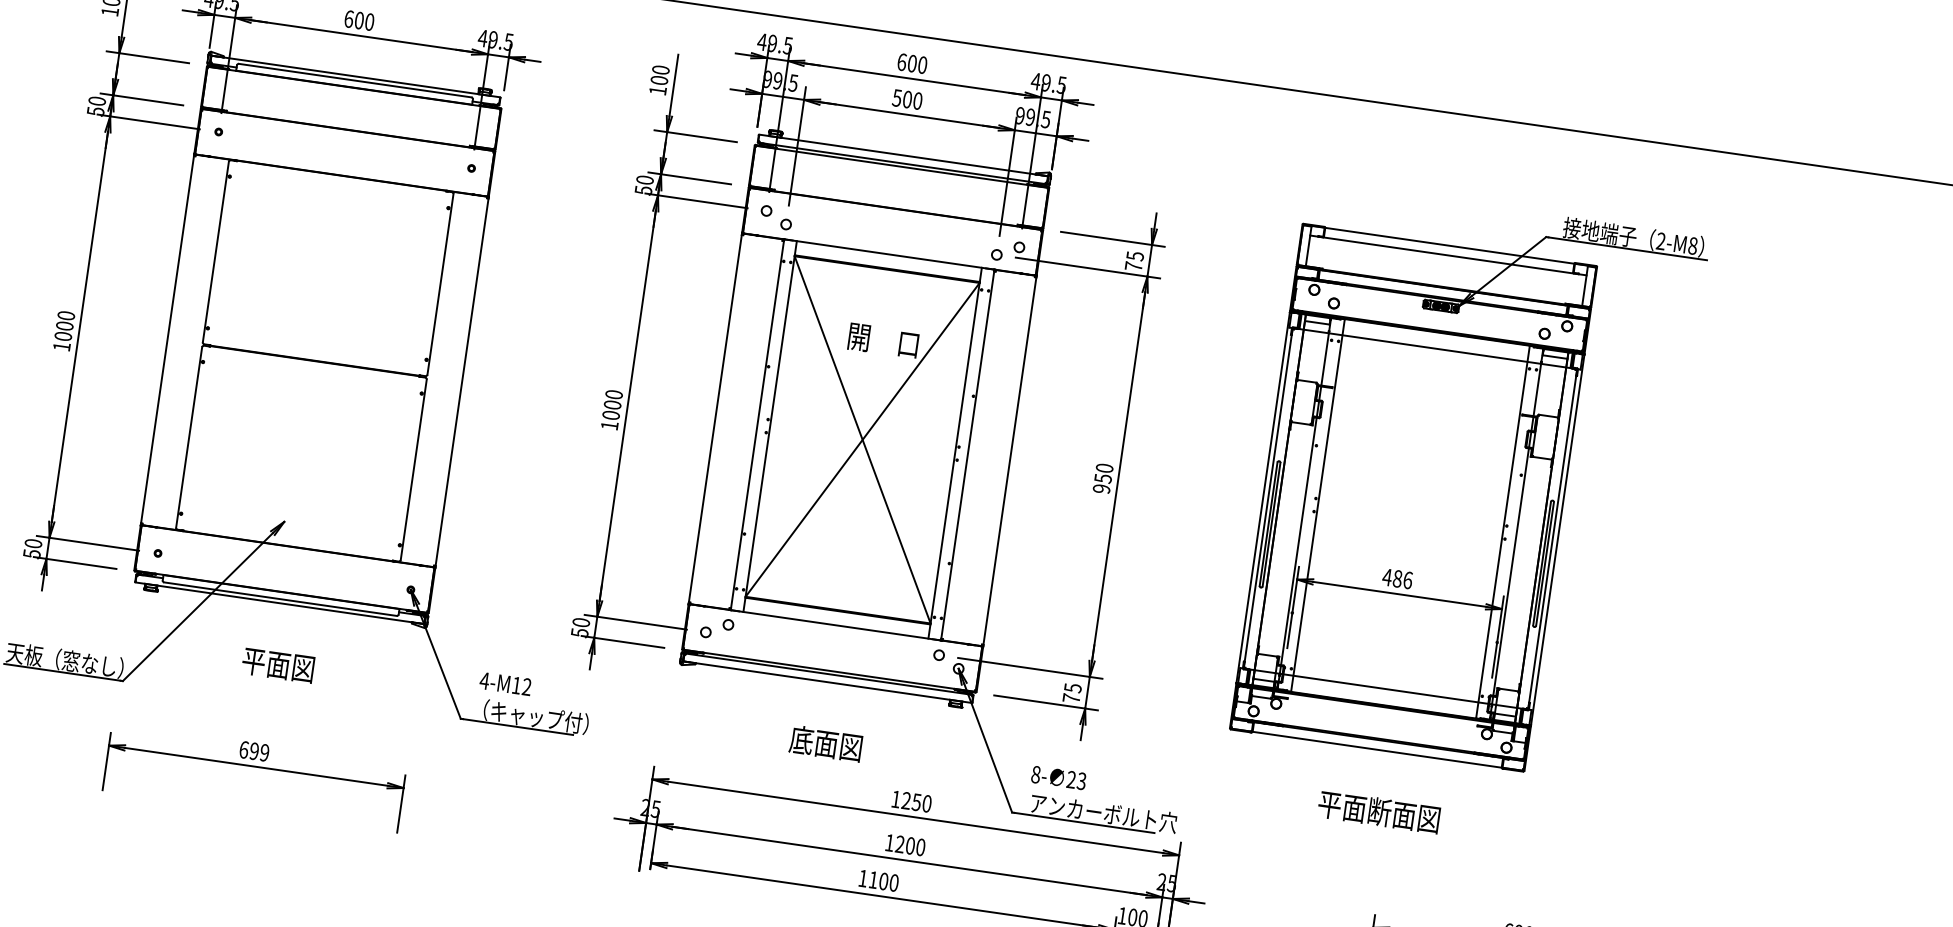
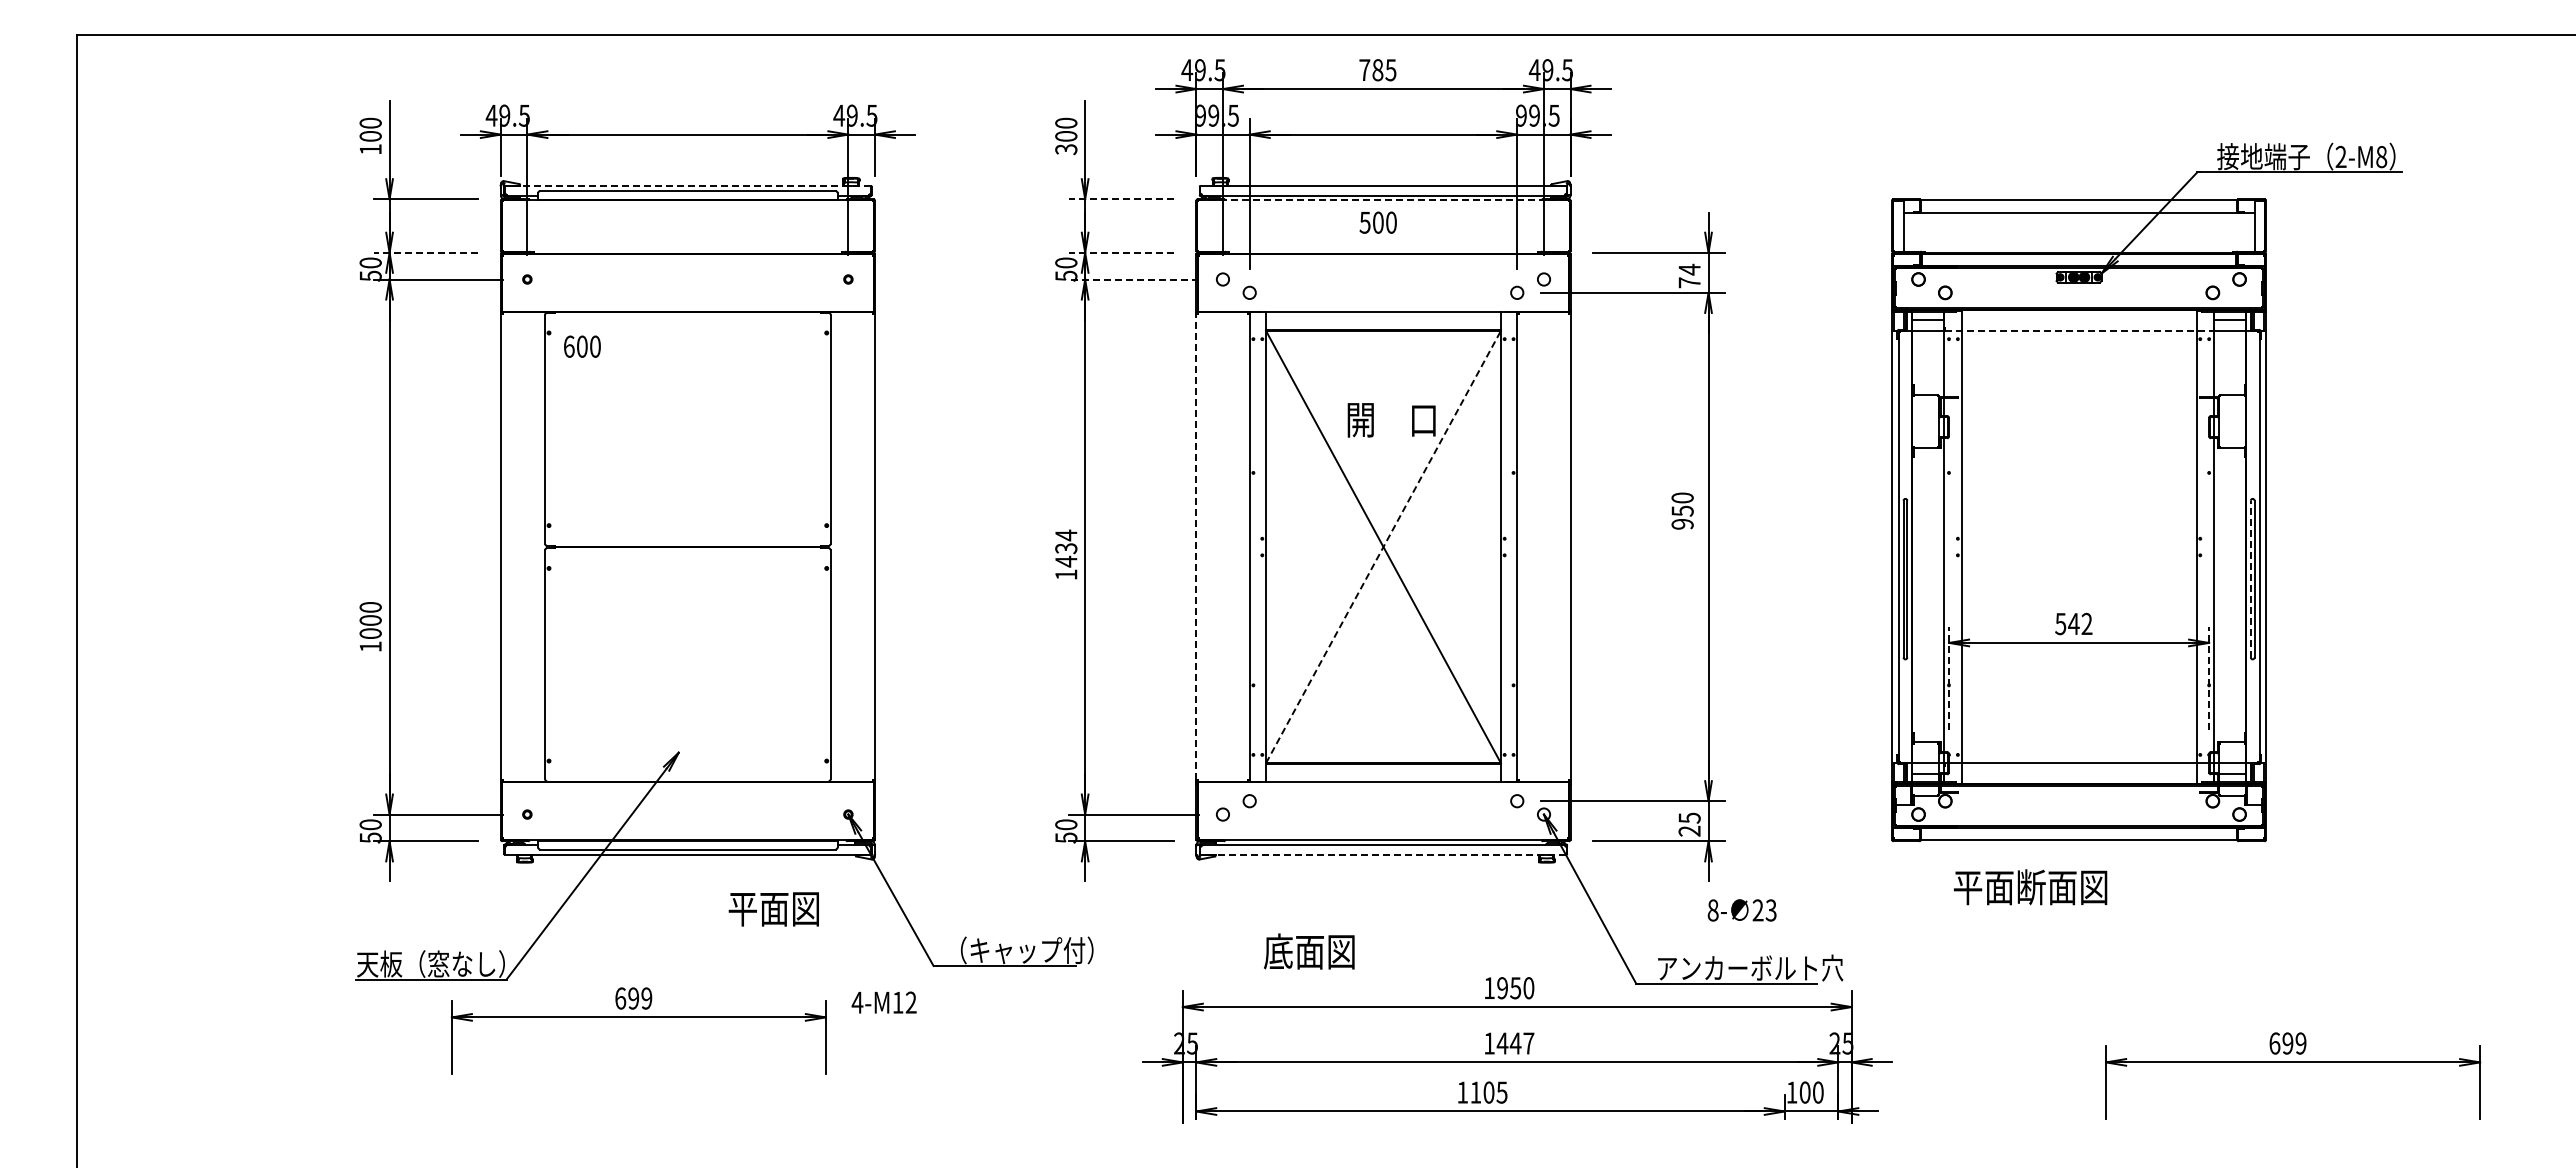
text: (359, 20) -> (582, 346), moved
text: (912, 63) -> (1377, 70), 600 -> 785
line: (355, 76) -> (687, 185), solid -> dashed
text: (658, 90) -> (1066, 149), 100 -> 300
line: (141, 99) -> (425, 252), solid -> dashed
text: (906, 99) -> (1377, 222), moved
line: (694, 136) -> (1120, 199), solid -> dashed
line: (901, 166) -> (1383, 200), solid -> dashed
line: (689, 178) -> (1121, 252), solid -> dashed
line: (696, 200) -> (1134, 279), solid -> dashed
text: (1135, 256) -> (1689, 269), 75 -> 74
text: (64, 330) -> (370, 626), moved
line: (1435, 348) -> (2079, 330), solid -> dashed
text: (612, 405) -> (1066, 548), 1000 -> 1434
line: (715, 418) -> (1196, 546), solid -> dashed
line: (862, 439) -> (1383, 546), solid -> dashed
text: (1103, 478) -> (1682, 510), moved
line: (1541, 563) -> (2250, 578), solid -> dashed
text: (1397, 578) -> (2073, 623), 486 -> 542
line: (1293, 607) -> (1949, 678), solid -> dashed
line: (1498, 637) -> (2209, 678), solid -> dashed
text: (277, 665) -> (773, 909), moved
line: (827, 682) -> (1383, 854), solid -> dashed
text: (505, 683) -> (883, 1002), moved
text: (1071, 697) -> (1689, 830), 75 -> 25
text: (826, 743) -> (1309, 951), moved
part: (256, 766) -> (638, 1017), moved
text: (1058, 777) -> (1741, 910), moved
text: (906, 801) -> (1502, 988), 1250 -> 1950
text: (1378, 812) -> (2030, 887), moved
text: (910, 845) -> (1515, 1043), 1200 -> 1447
text: (893, 882) -> (1501, 1092), 1100 -> 1105

